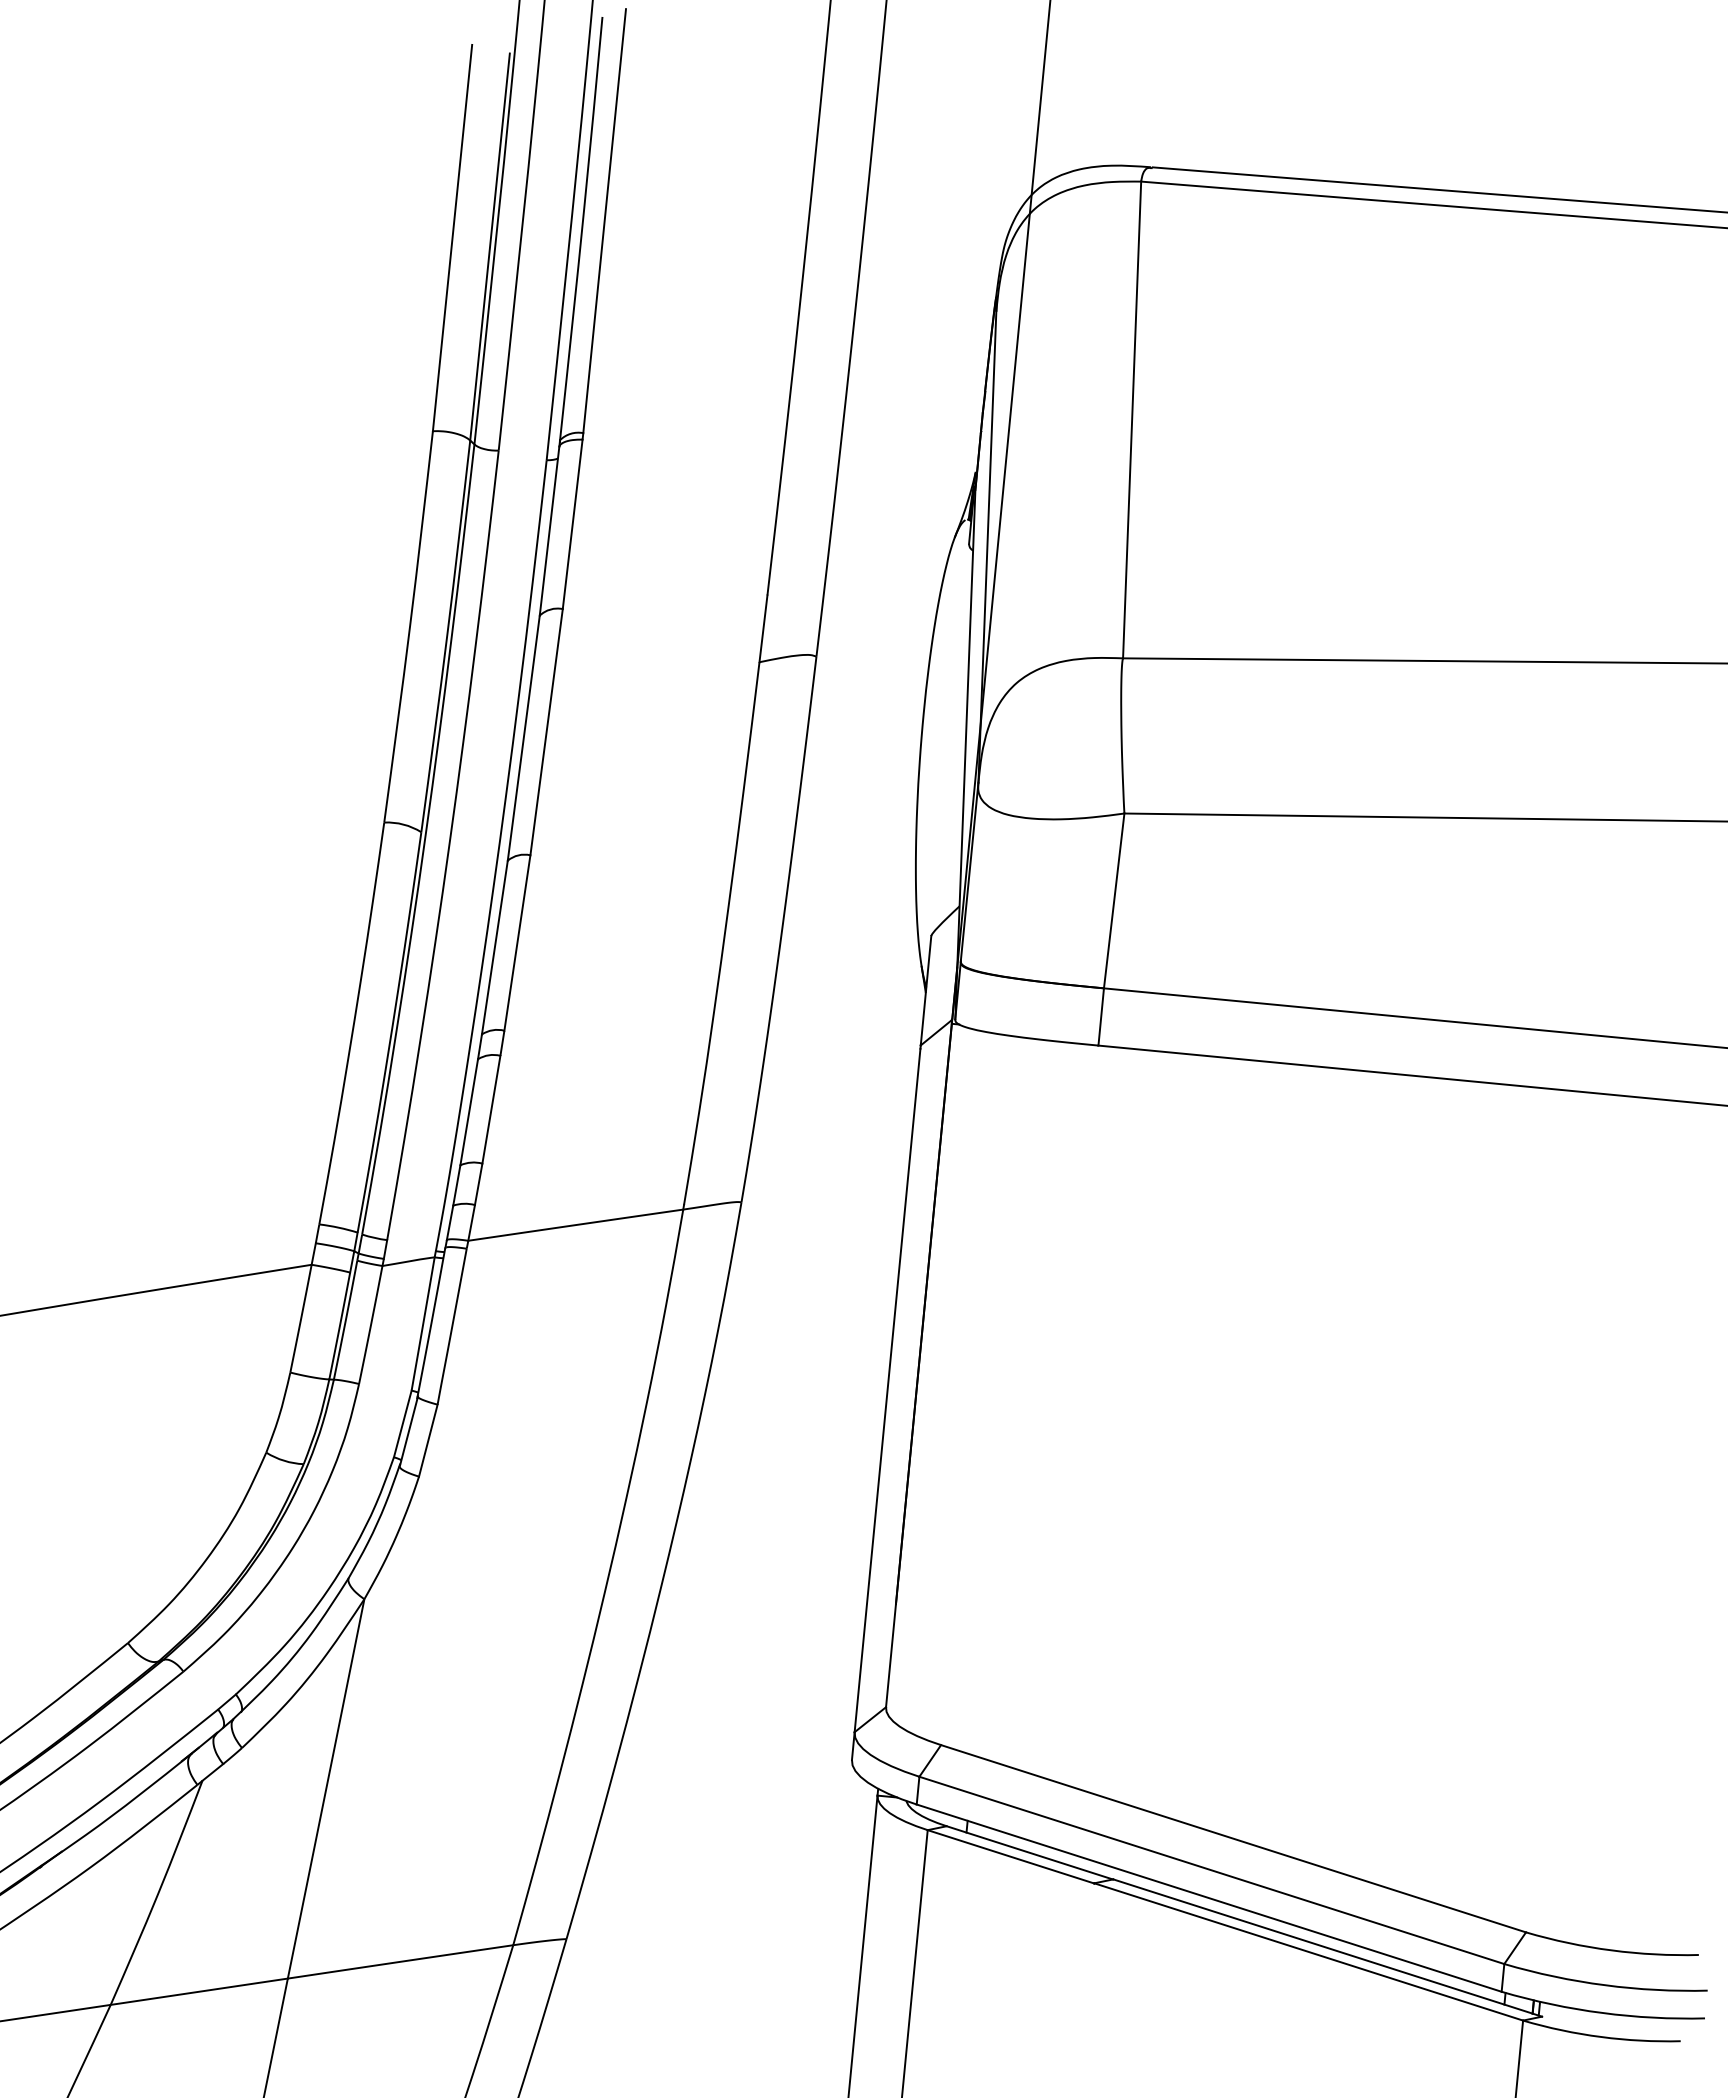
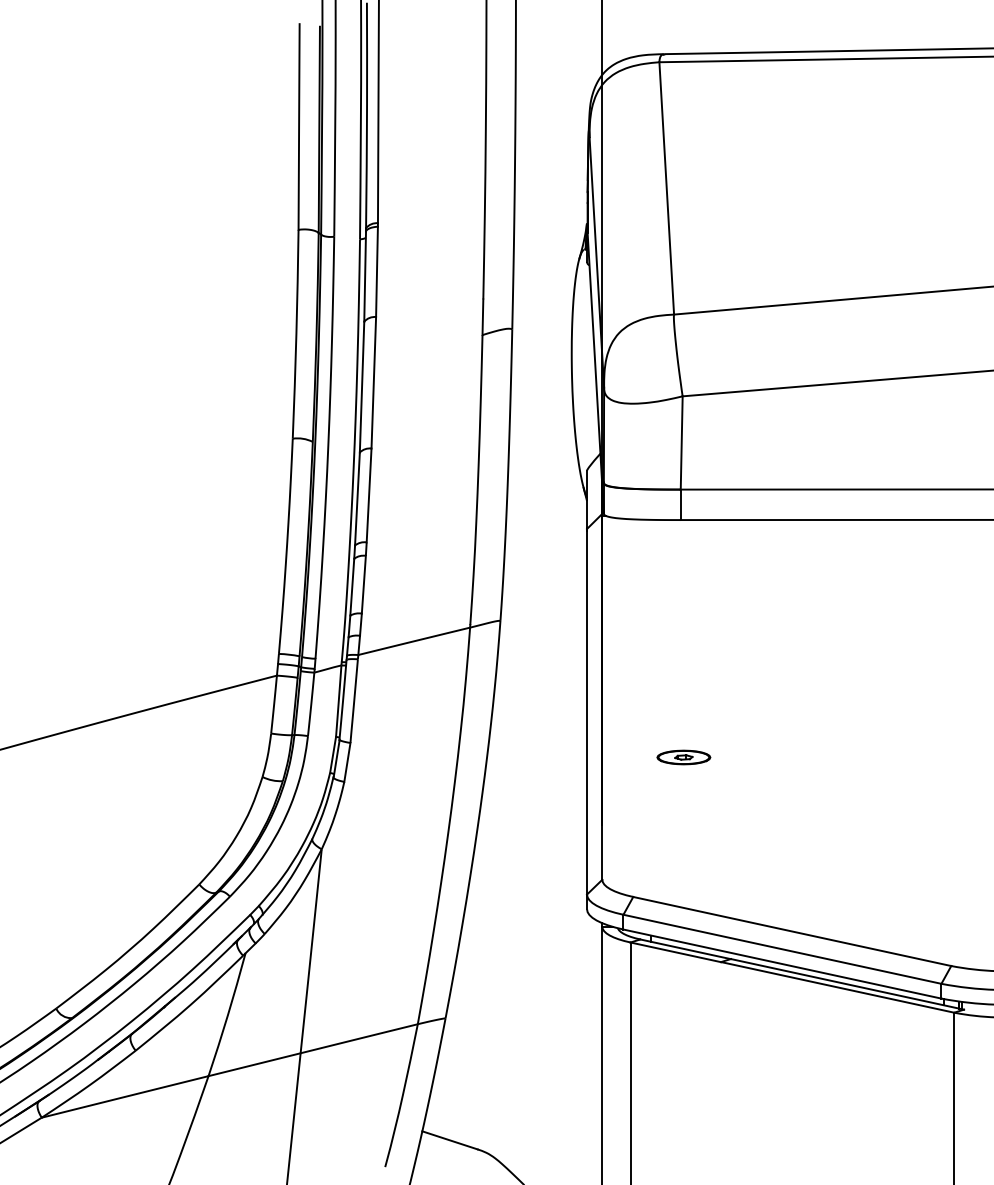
part: (1060, 1492) -> (683, 757), added

